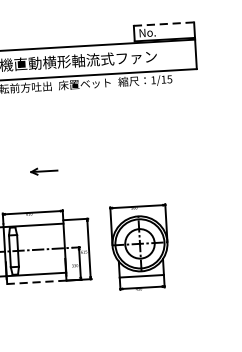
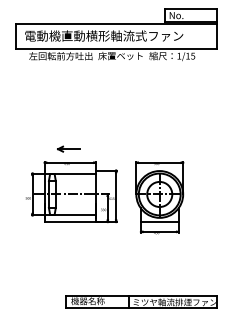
line: (163, 23) -> (190, 8), dashed -> solid
part: (43, 170) -> (68, 148), moved
line: (35, 282) -> (69, 222), dashed -> solid

